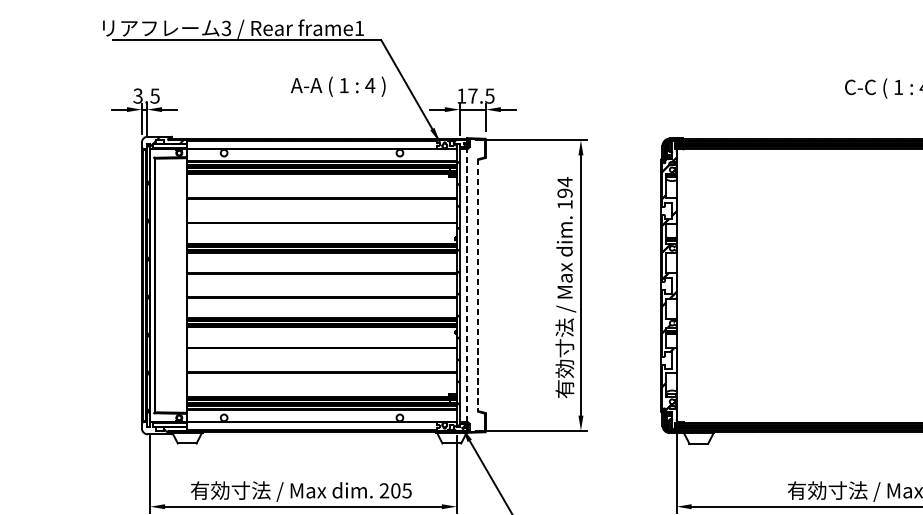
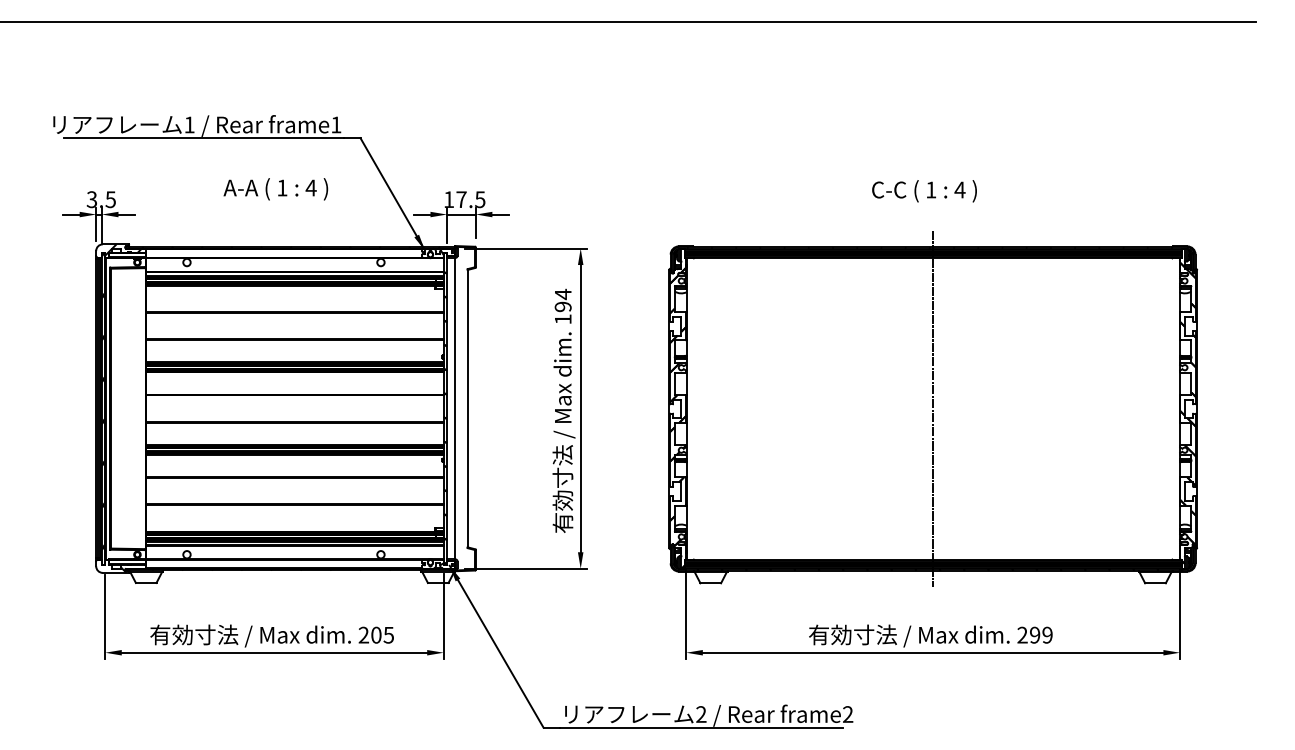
text: (226, 28) -> (189, 124), 3 -> 1
text: (337, 86) -> (275, 189), moved
line: (467, 285) -> (455, 408), dashed -> solid
line: (478, 285) -> (467, 408), dashed -> solid
line: (900, 285) -> (933, 408), added

